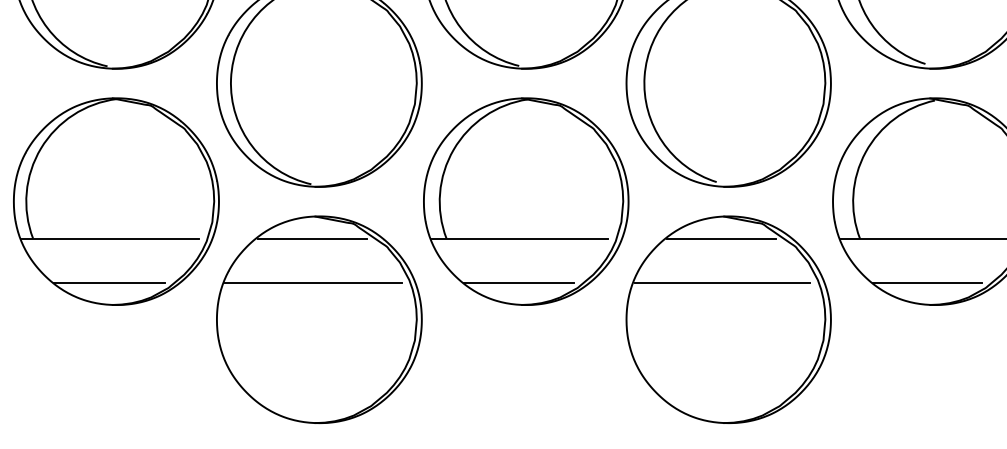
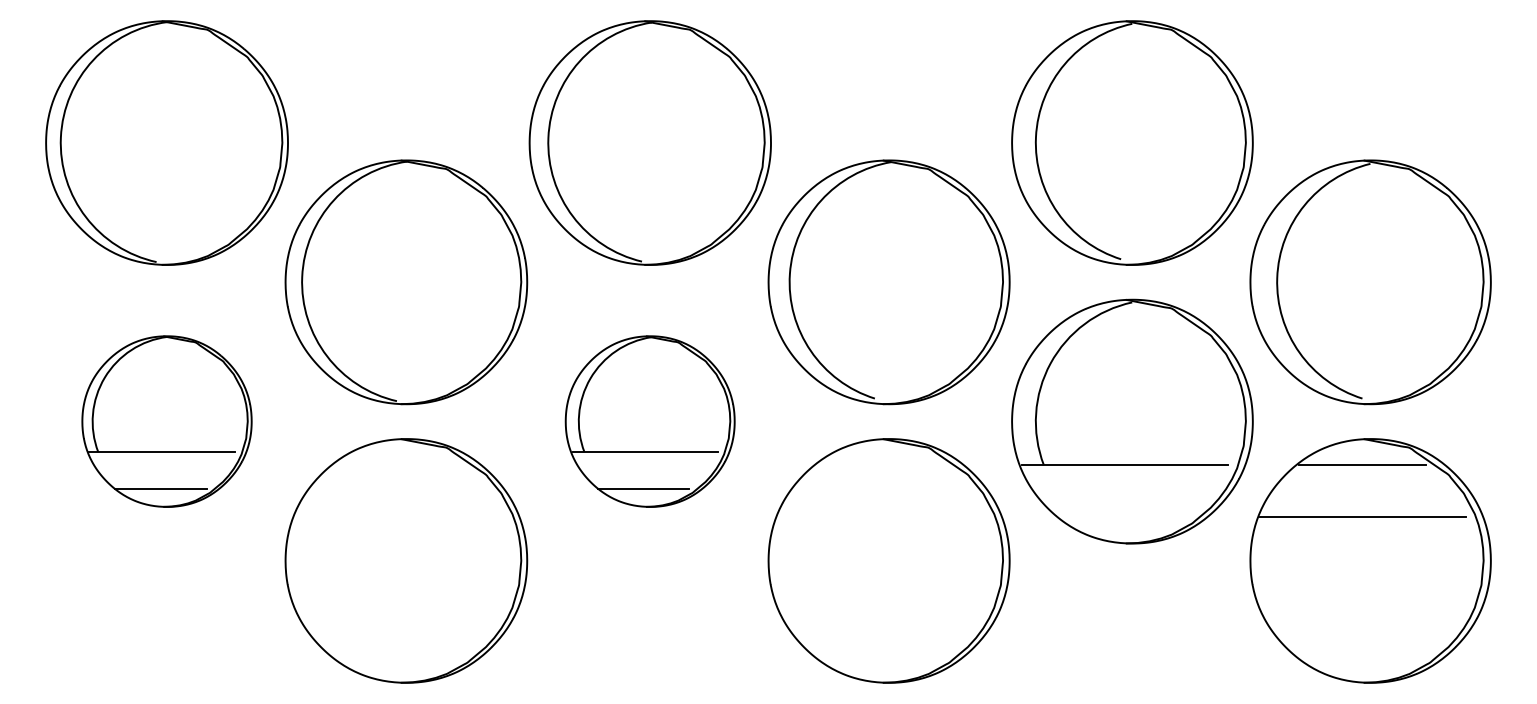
part: (115, 201) -> (166, 421), size x0.7
part: (525, 201) -> (649, 421), size x0.7
line: (312, 238) -> (398, 465), removed
line: (721, 238) -> (880, 465), removed
line: (313, 282) -> (399, 517), removed
line: (722, 282) -> (881, 517), removed
line: (926, 282) -> (1122, 517), removed

